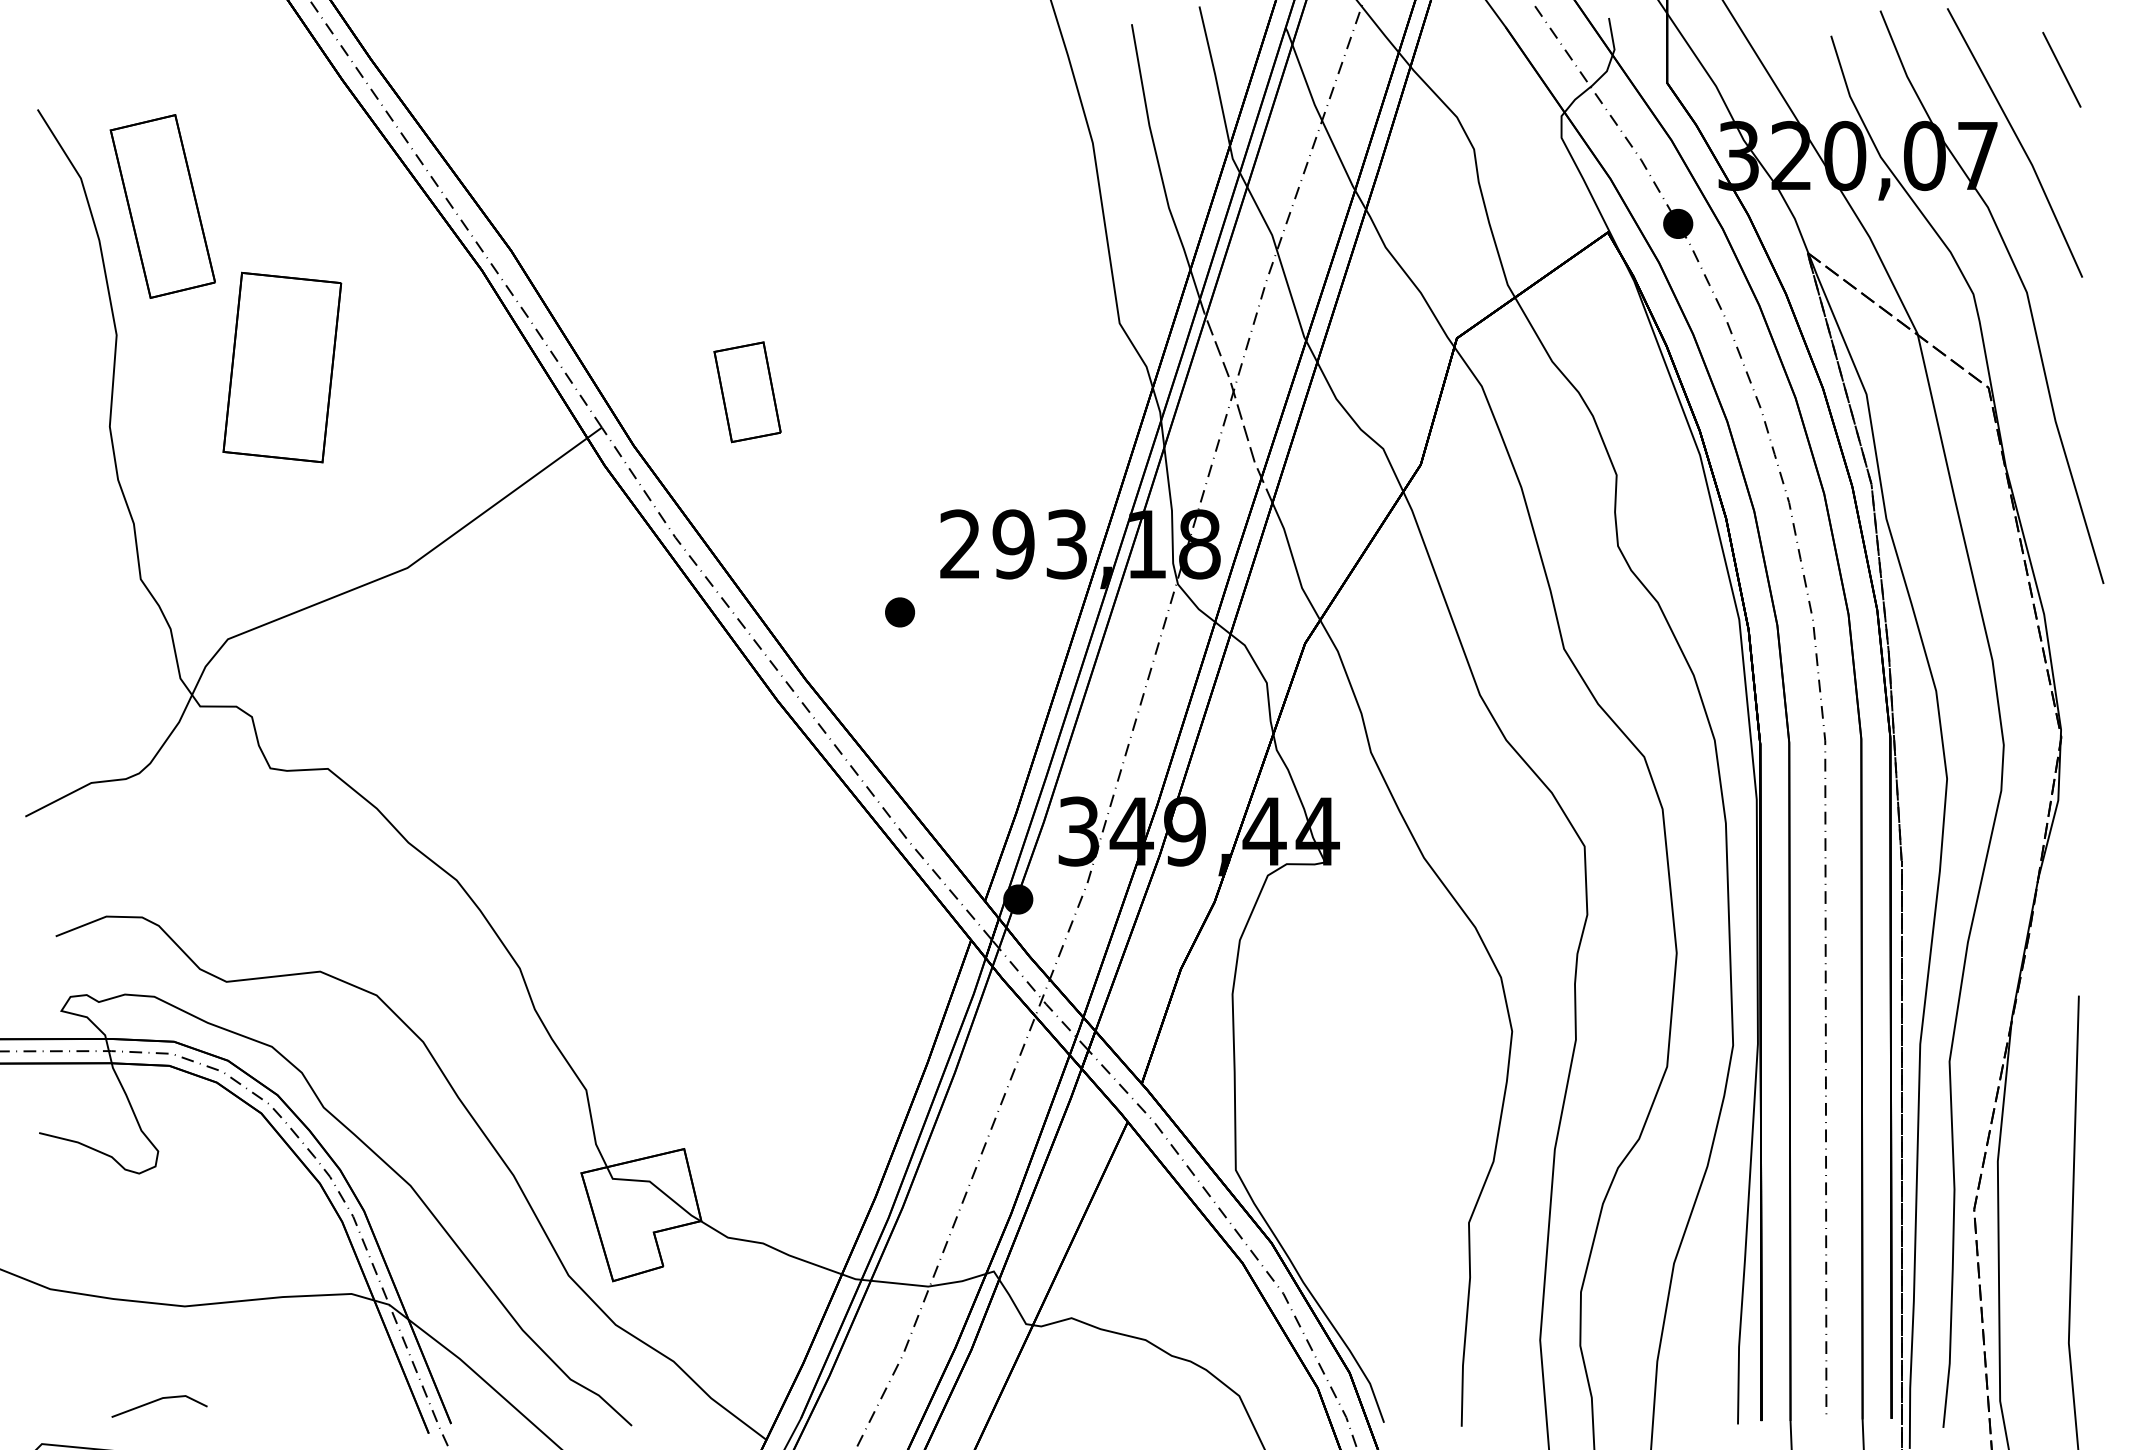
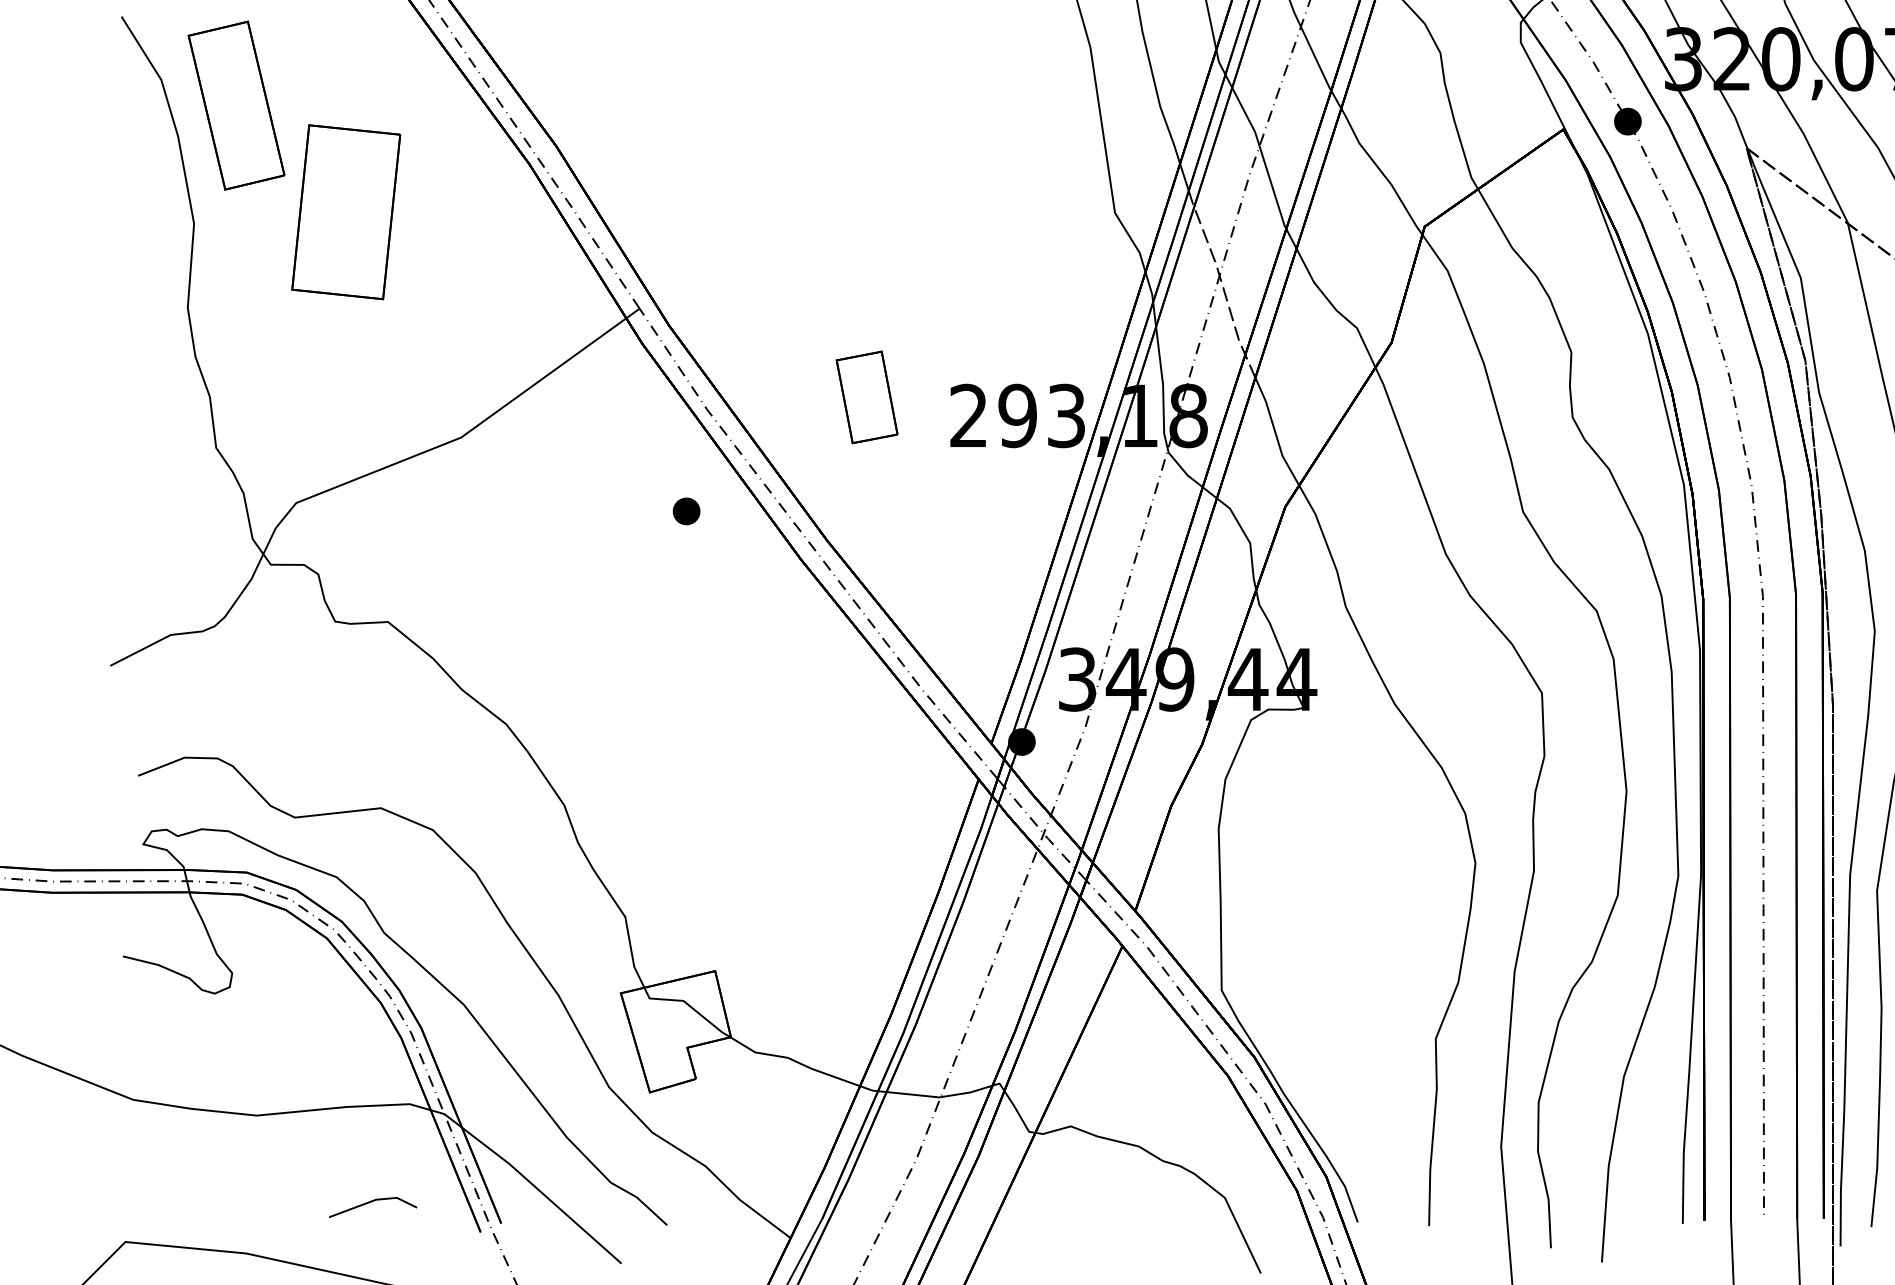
part: (282, 367) -> (346, 212), moved
part: (747, 392) -> (866, 397), moved
part: (900, 612) -> (687, 511), moved
line: (156, 1401) -> (370, 1202), moved

